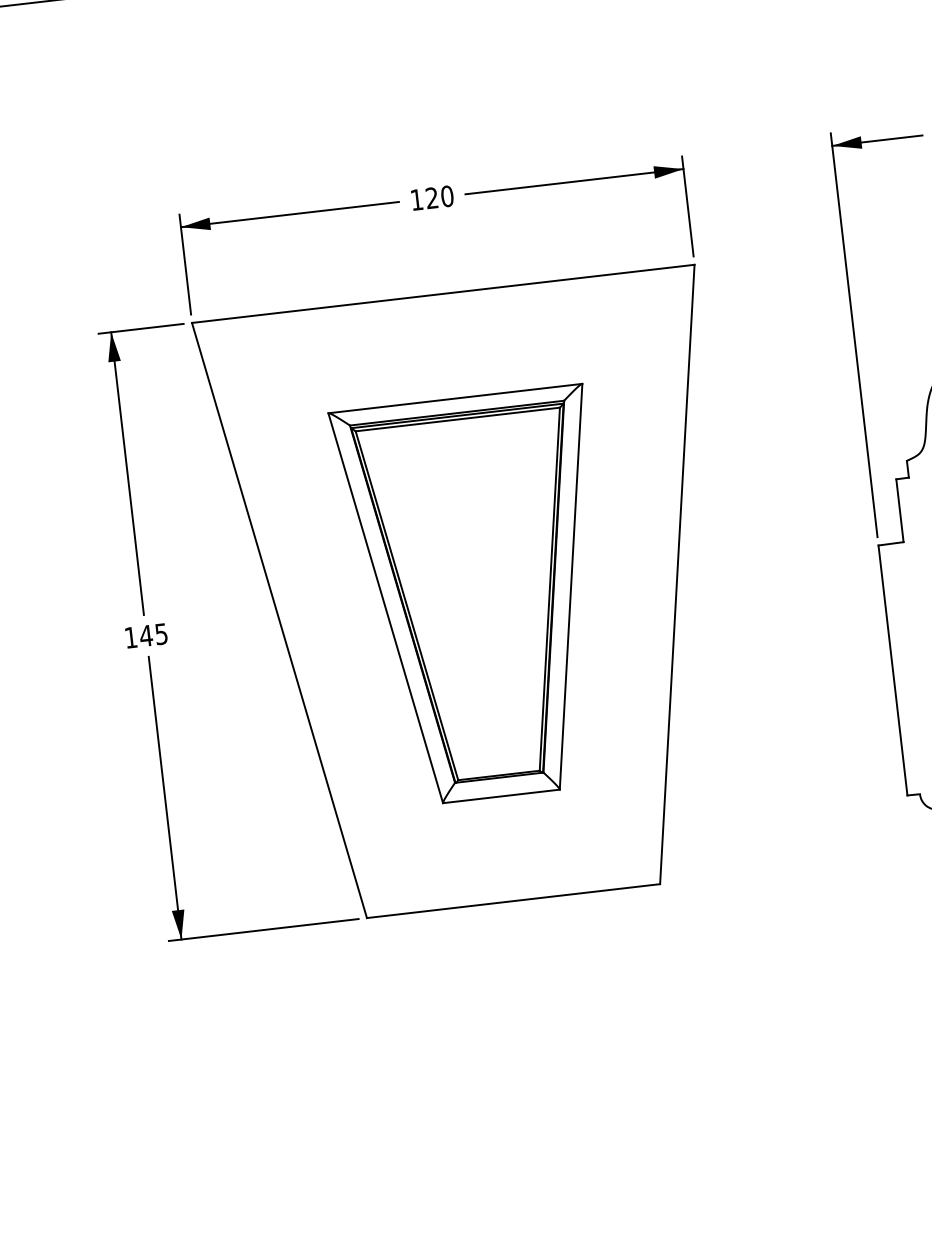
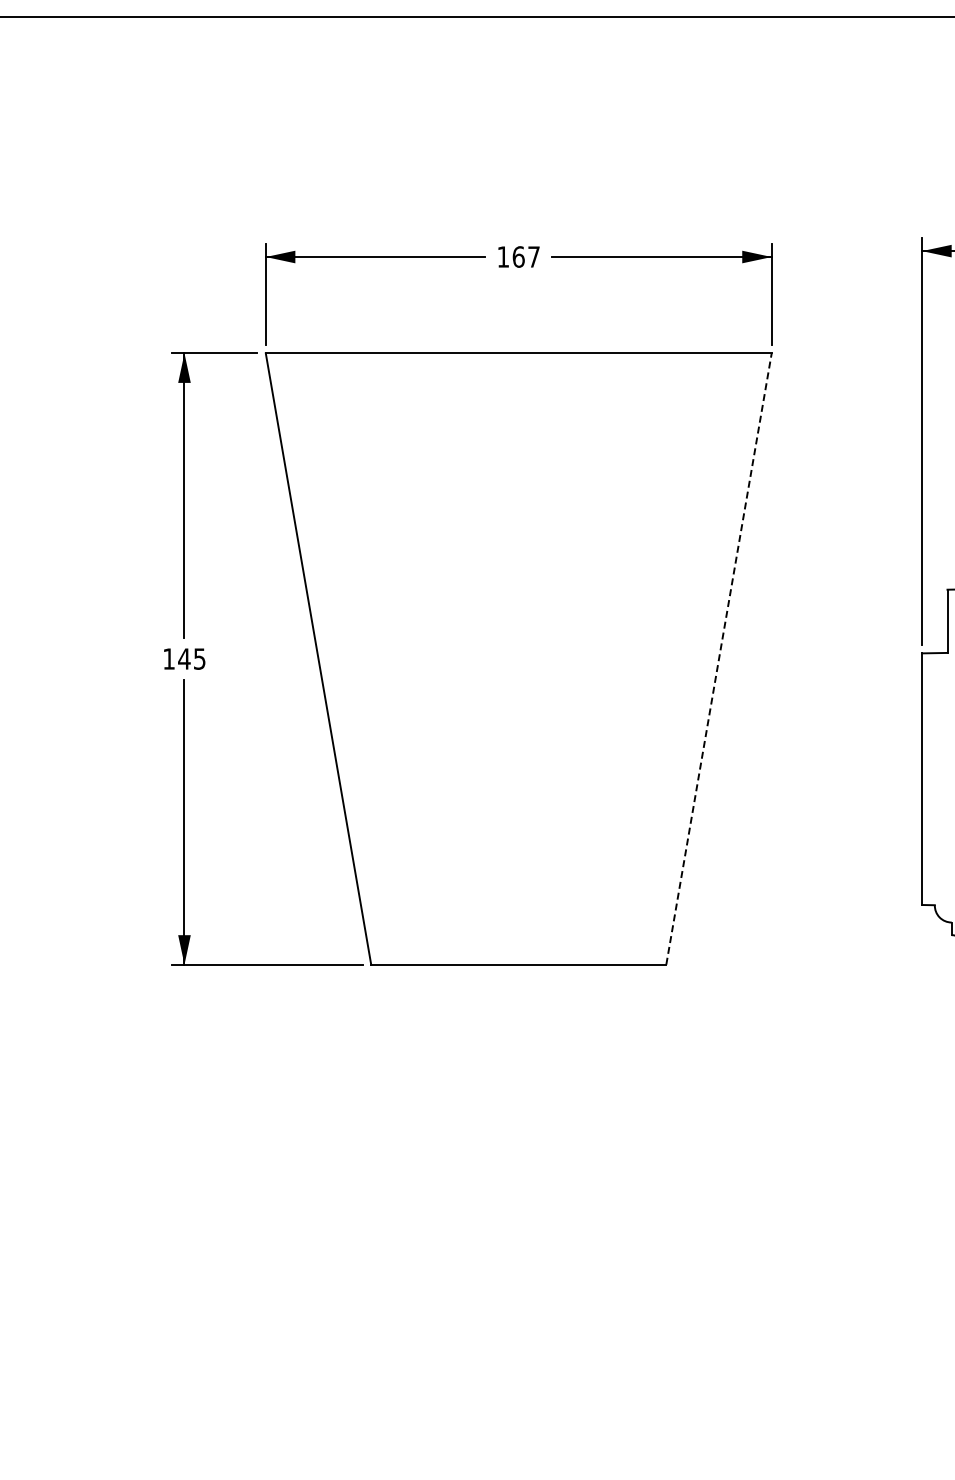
text: (439, 196) -> (526, 256), 120 -> 167
line: (677, 573) -> (719, 658), solid -> dashed
part: (478, 596) -> (518, 658), removed

